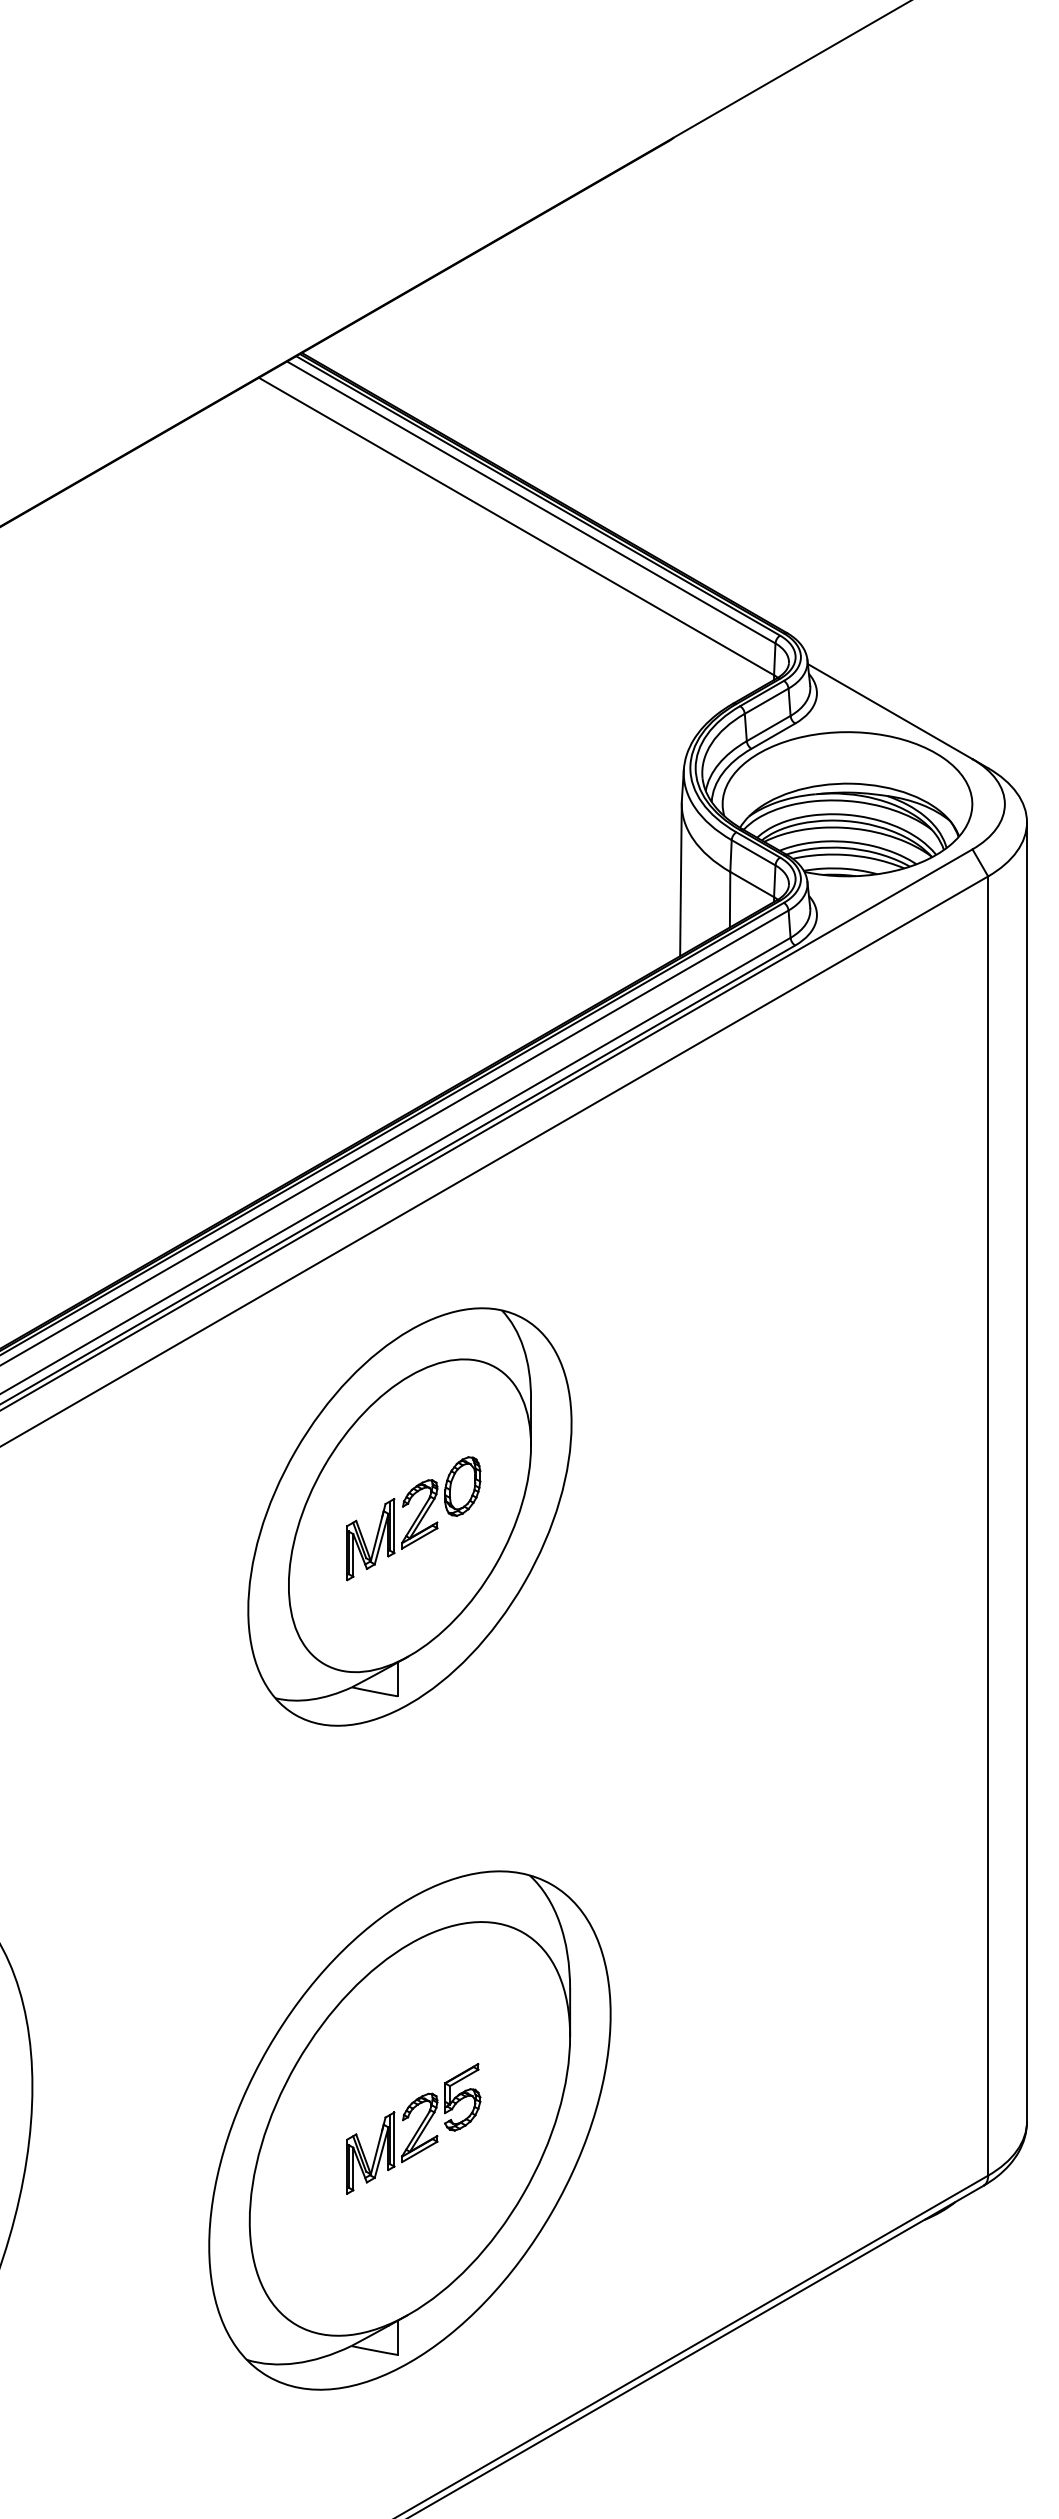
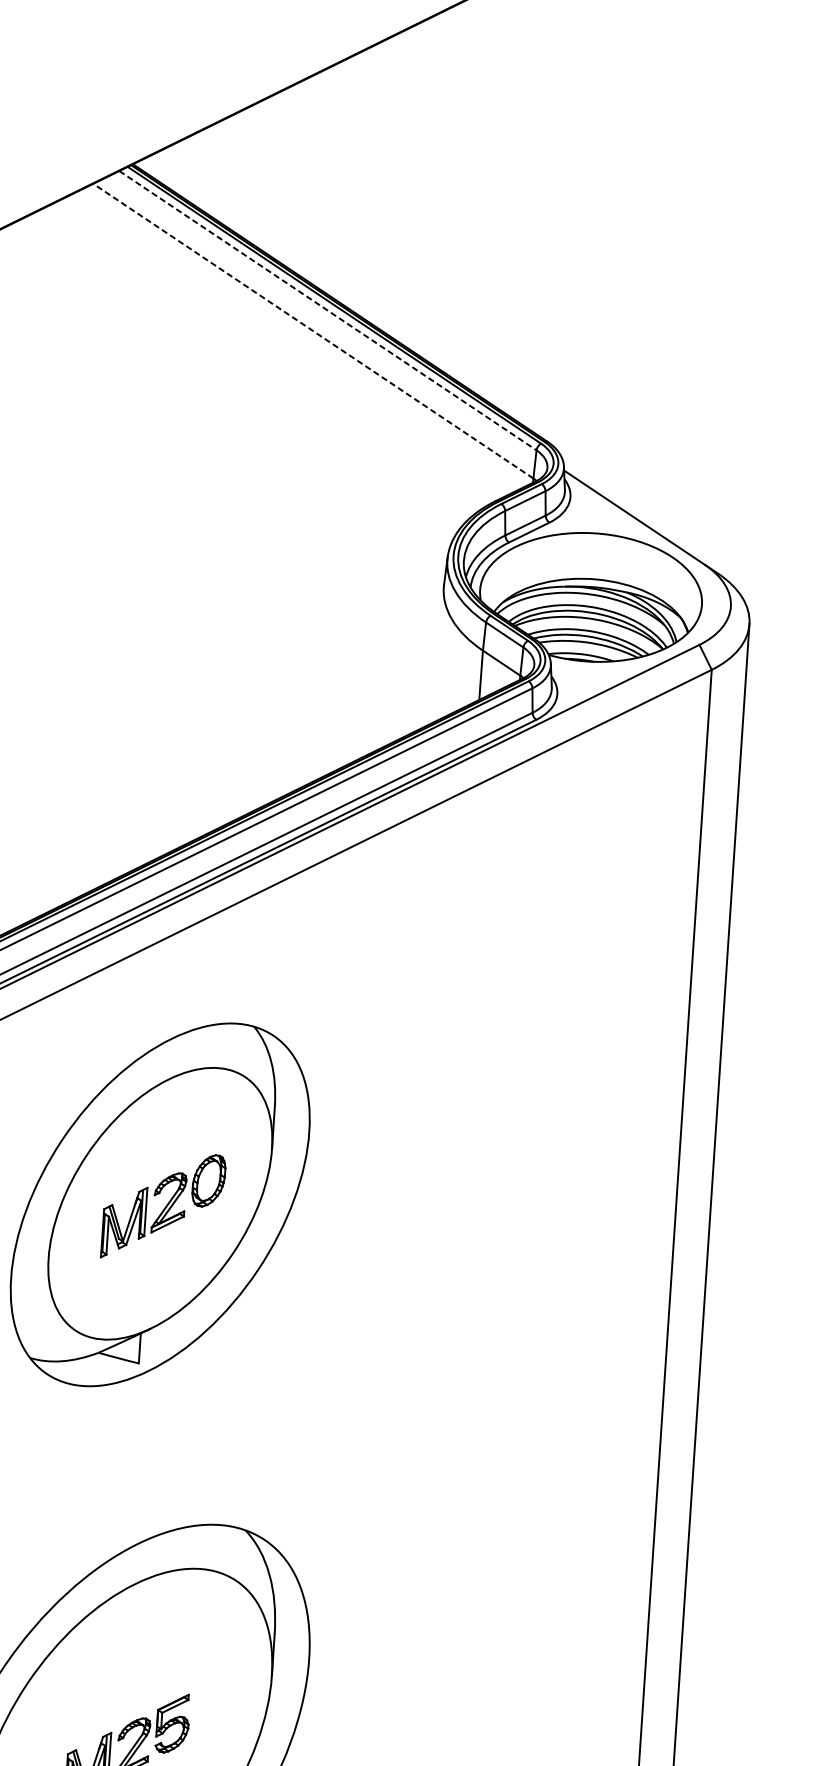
line: (531, 502) -> (328, 310), solid -> dashed
line: (516, 526) -> (313, 331), solid -> dashed
line: (680, 879) -> (438, 654), removed

